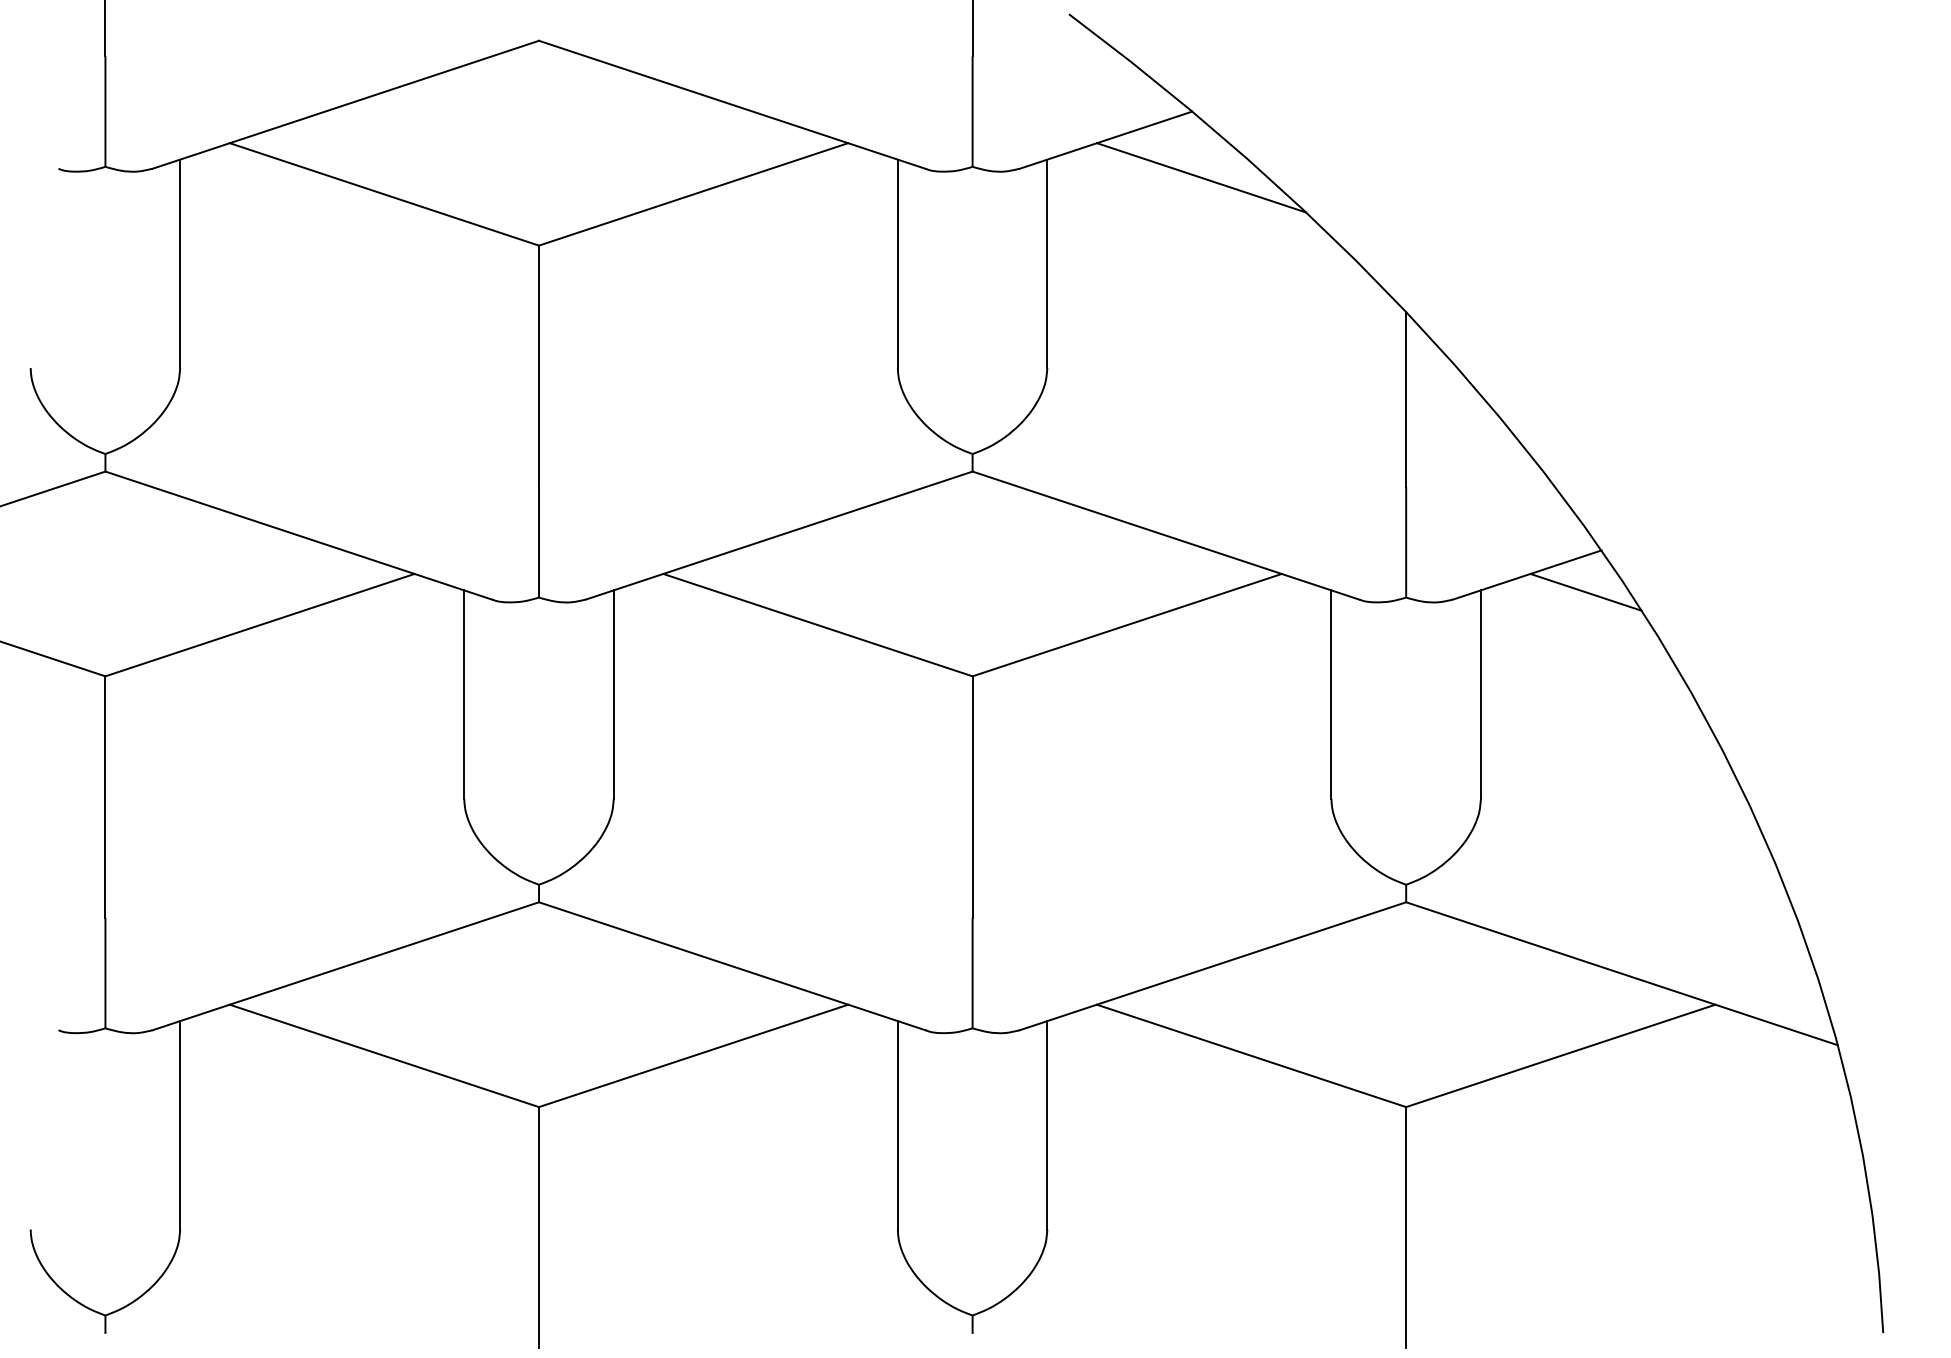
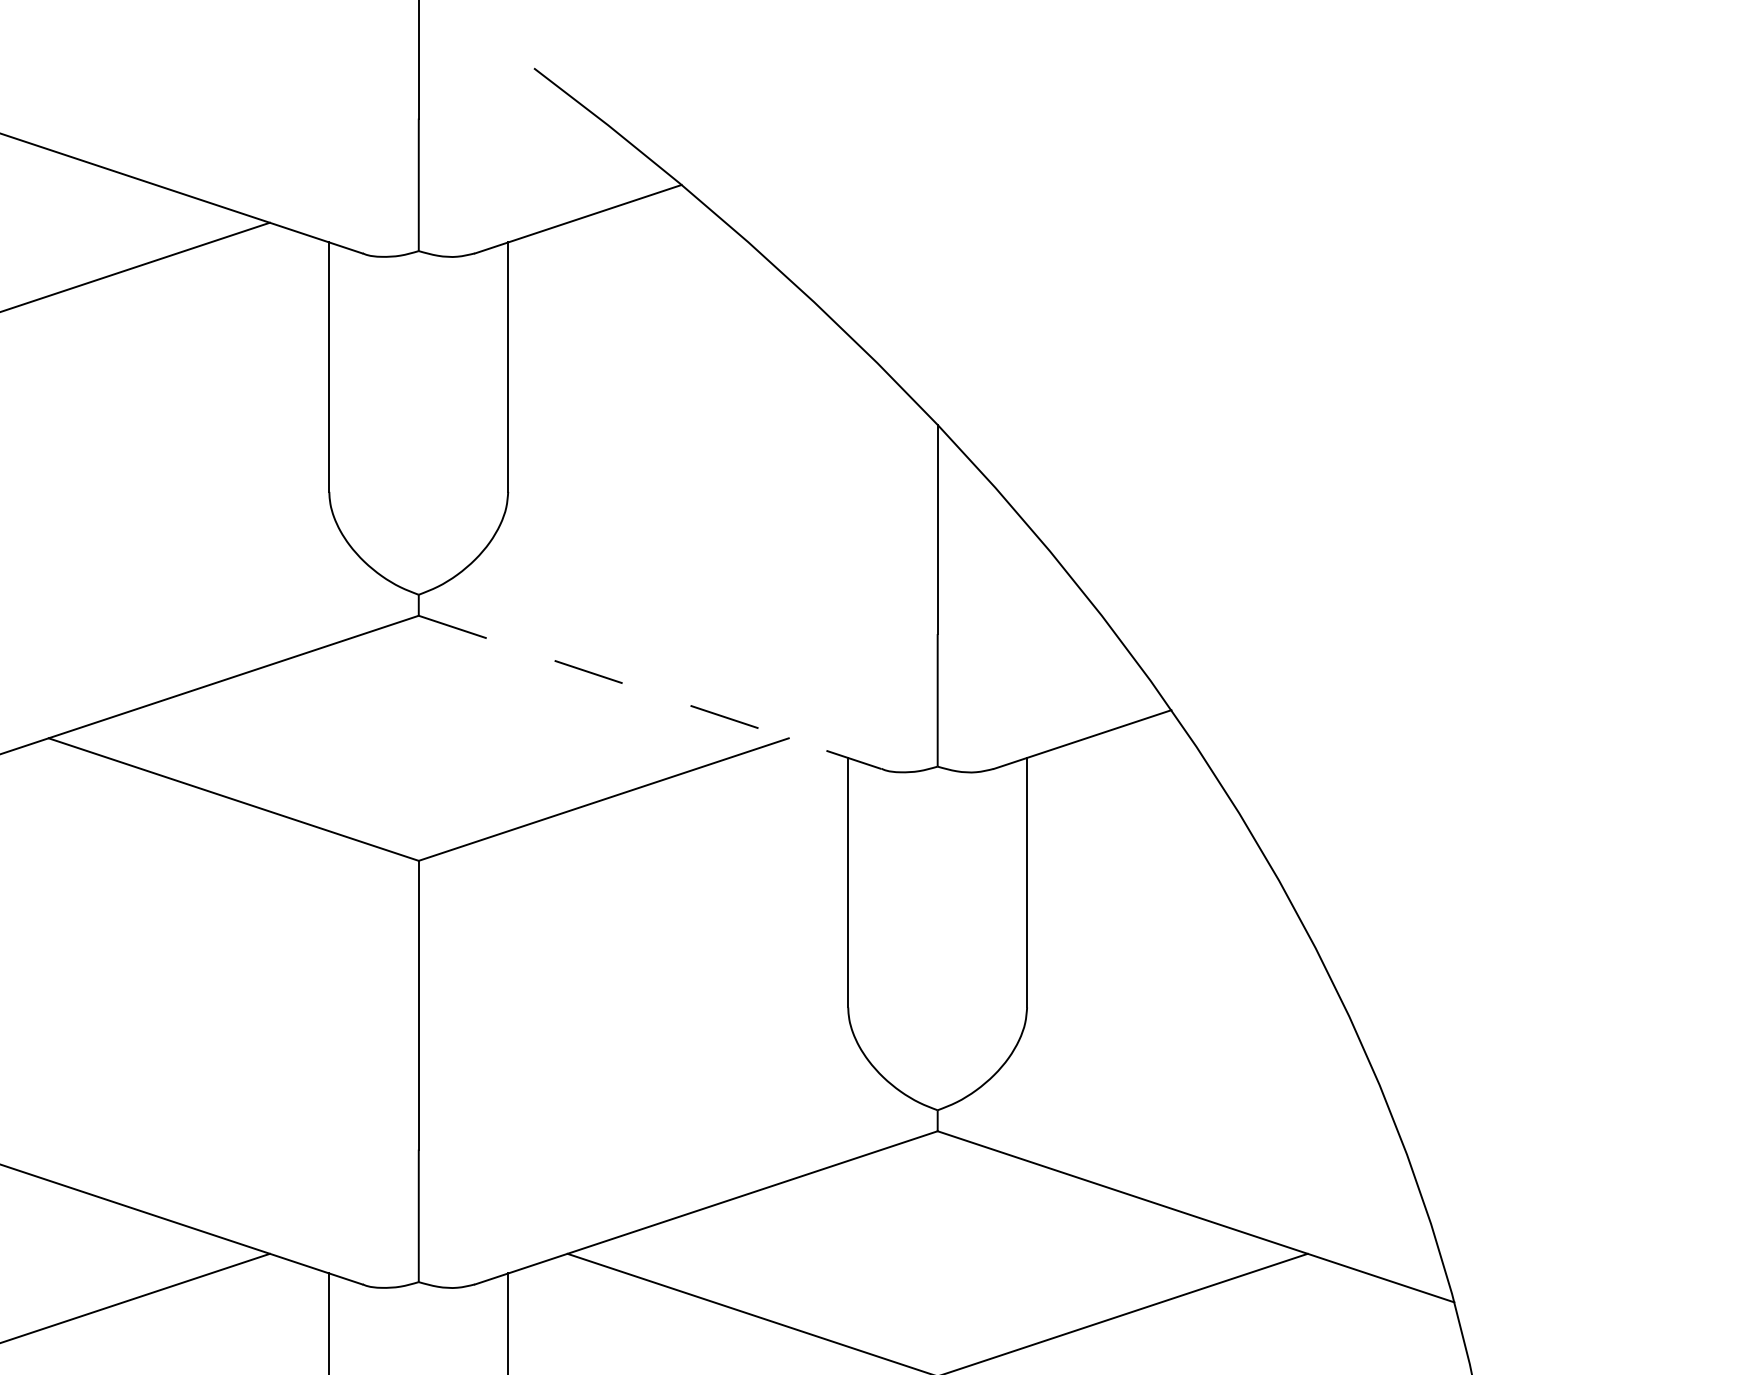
line: (1201, 177) -> (692, 263), removed
line: (1165, 535) -> (649, 692), solid -> dashed
line: (1585, 591) -> (1152, 759), removed

